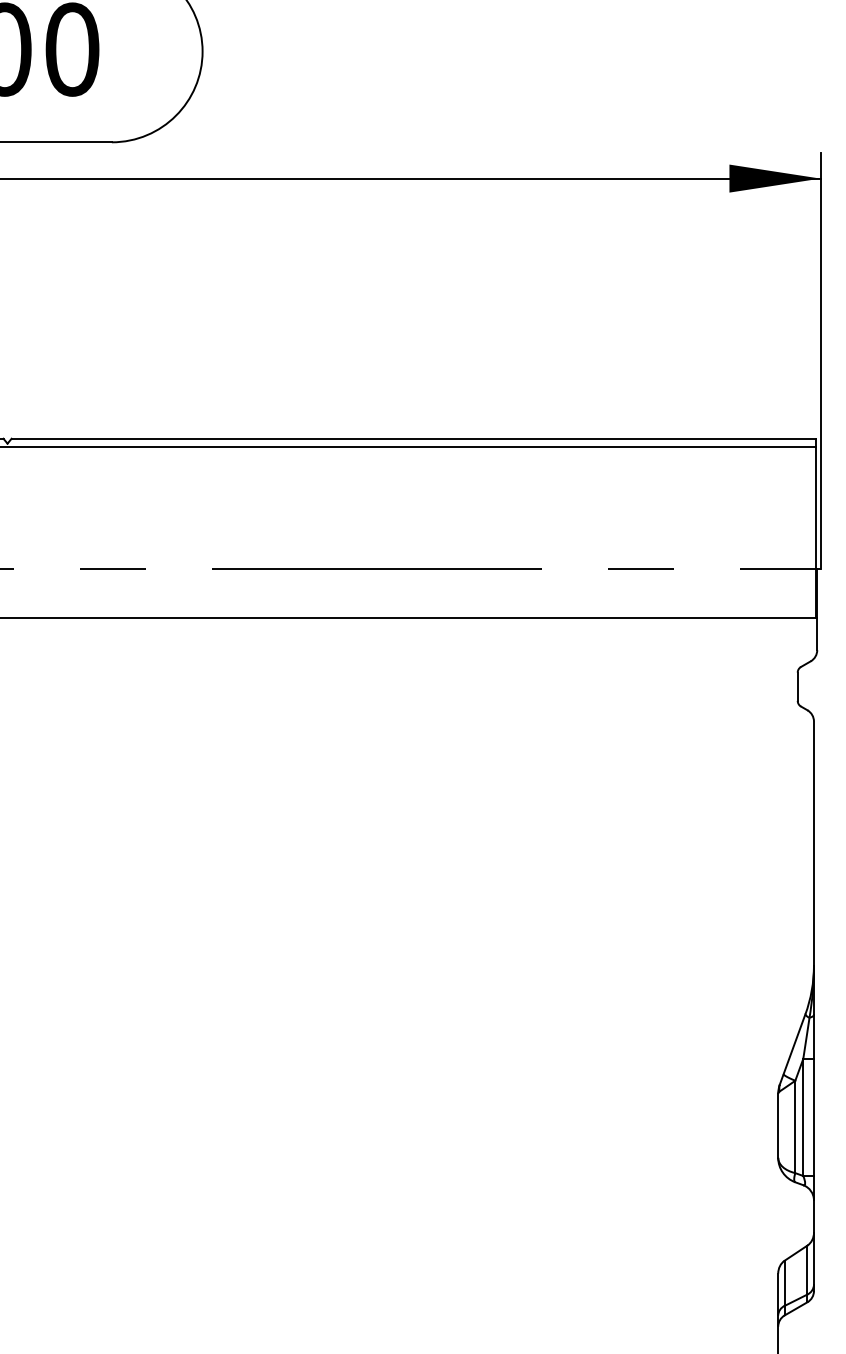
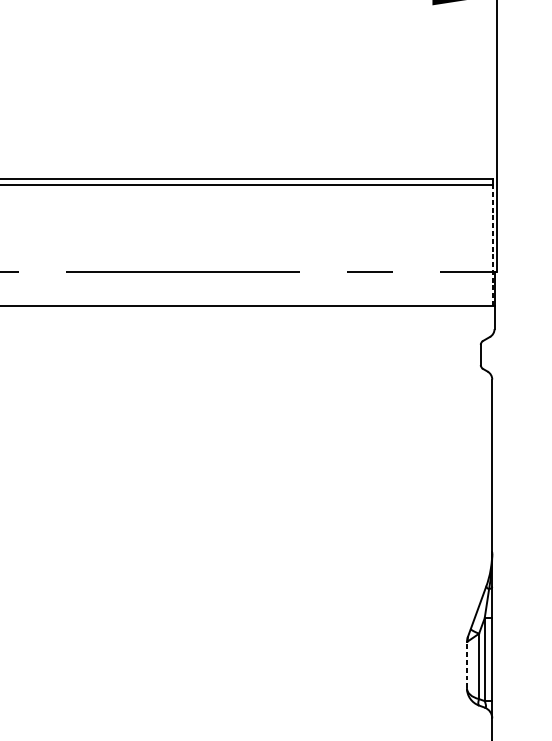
line: (815, 531) -> (493, 245), solid -> dashed
line: (778, 1125) -> (467, 665), solid -> dashed

